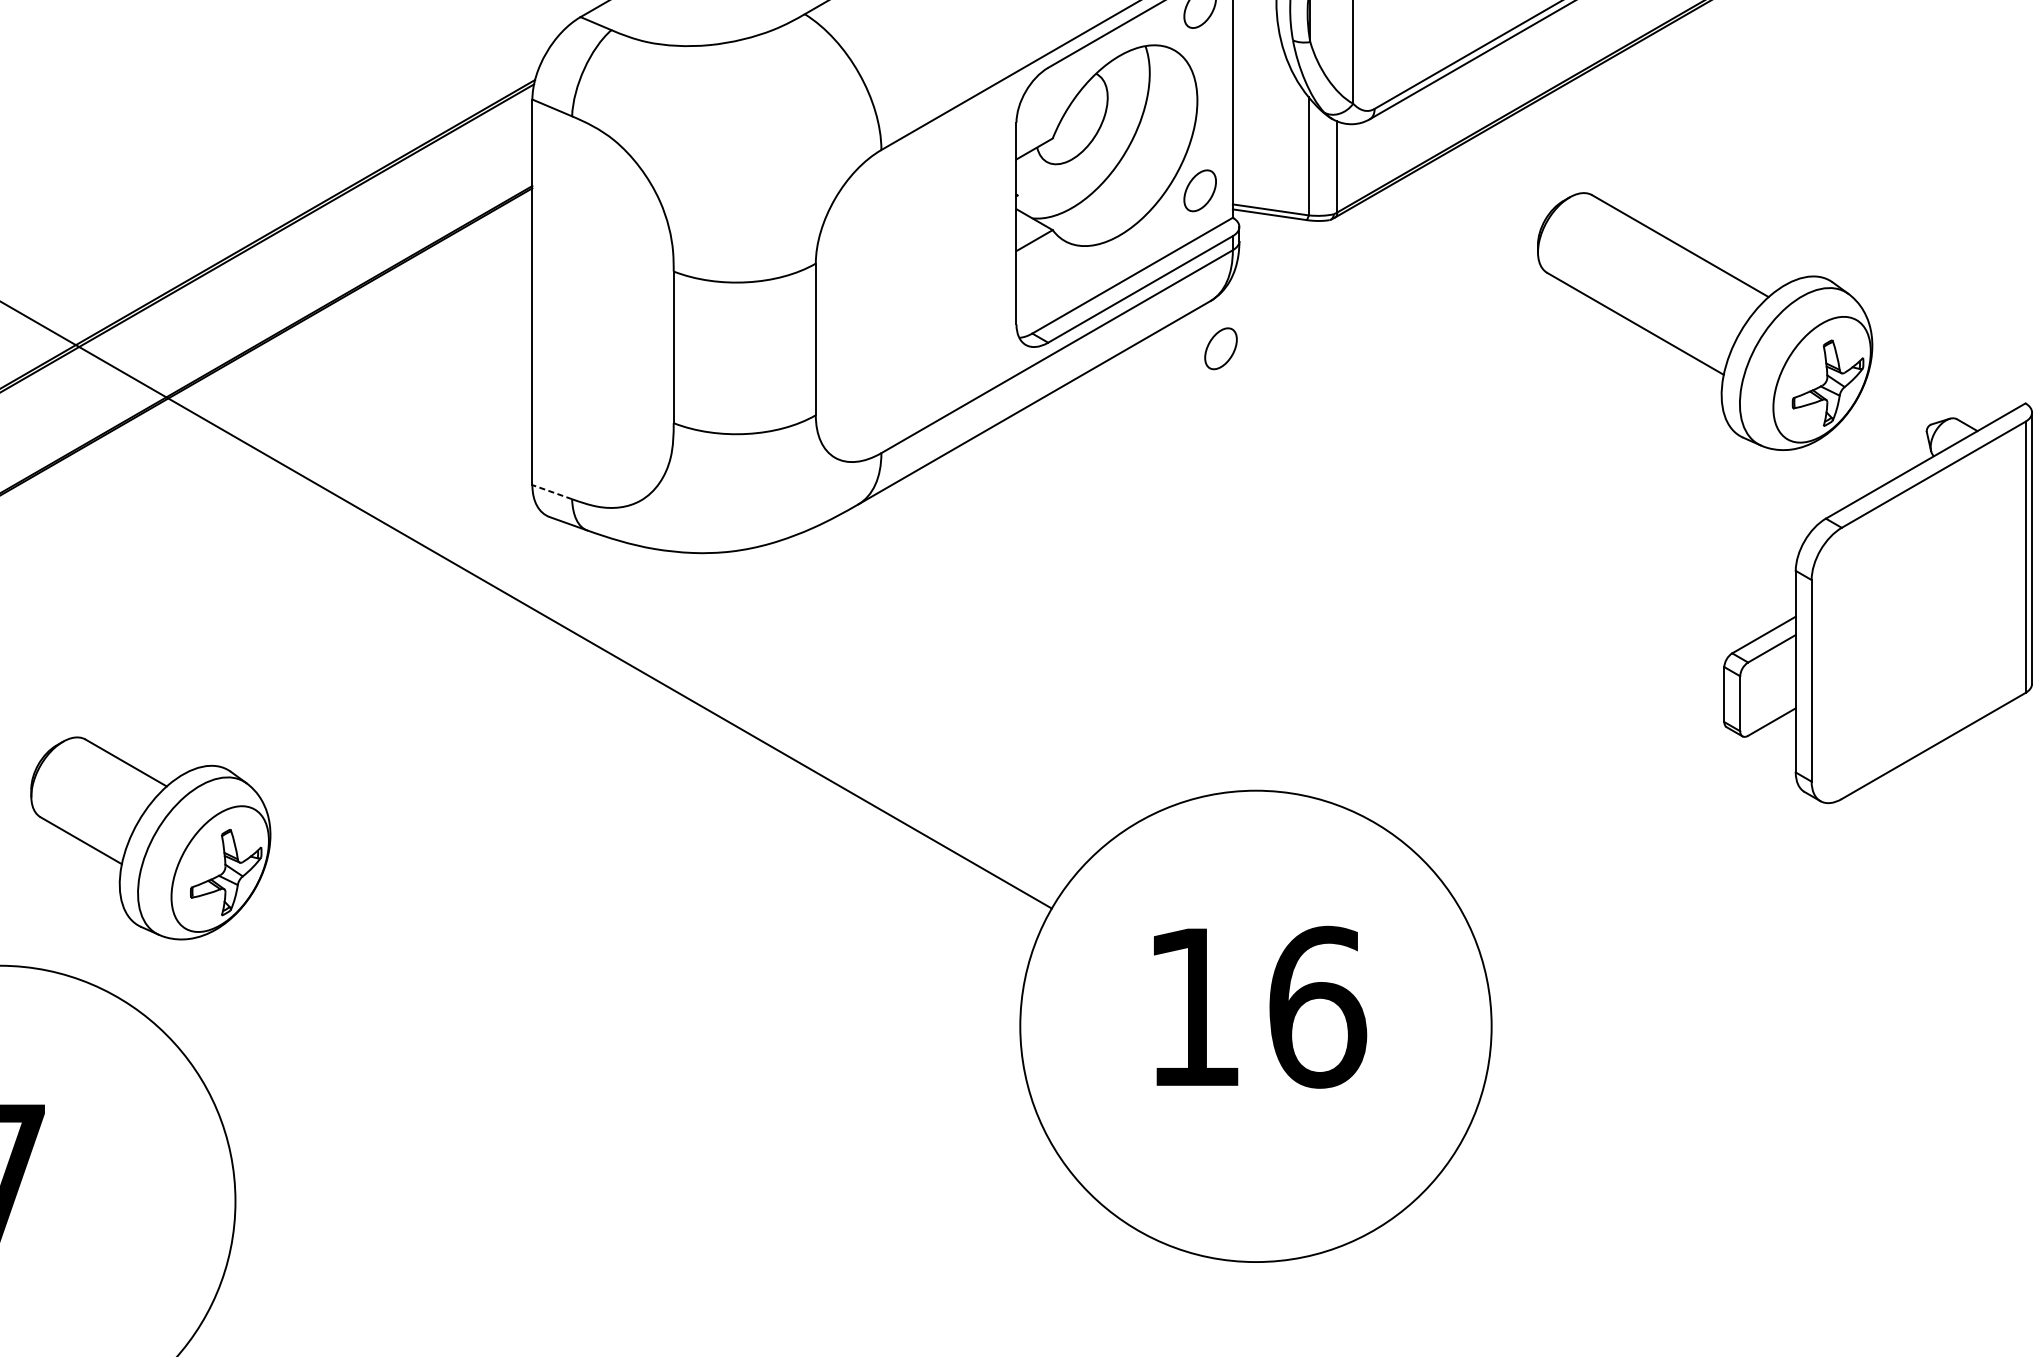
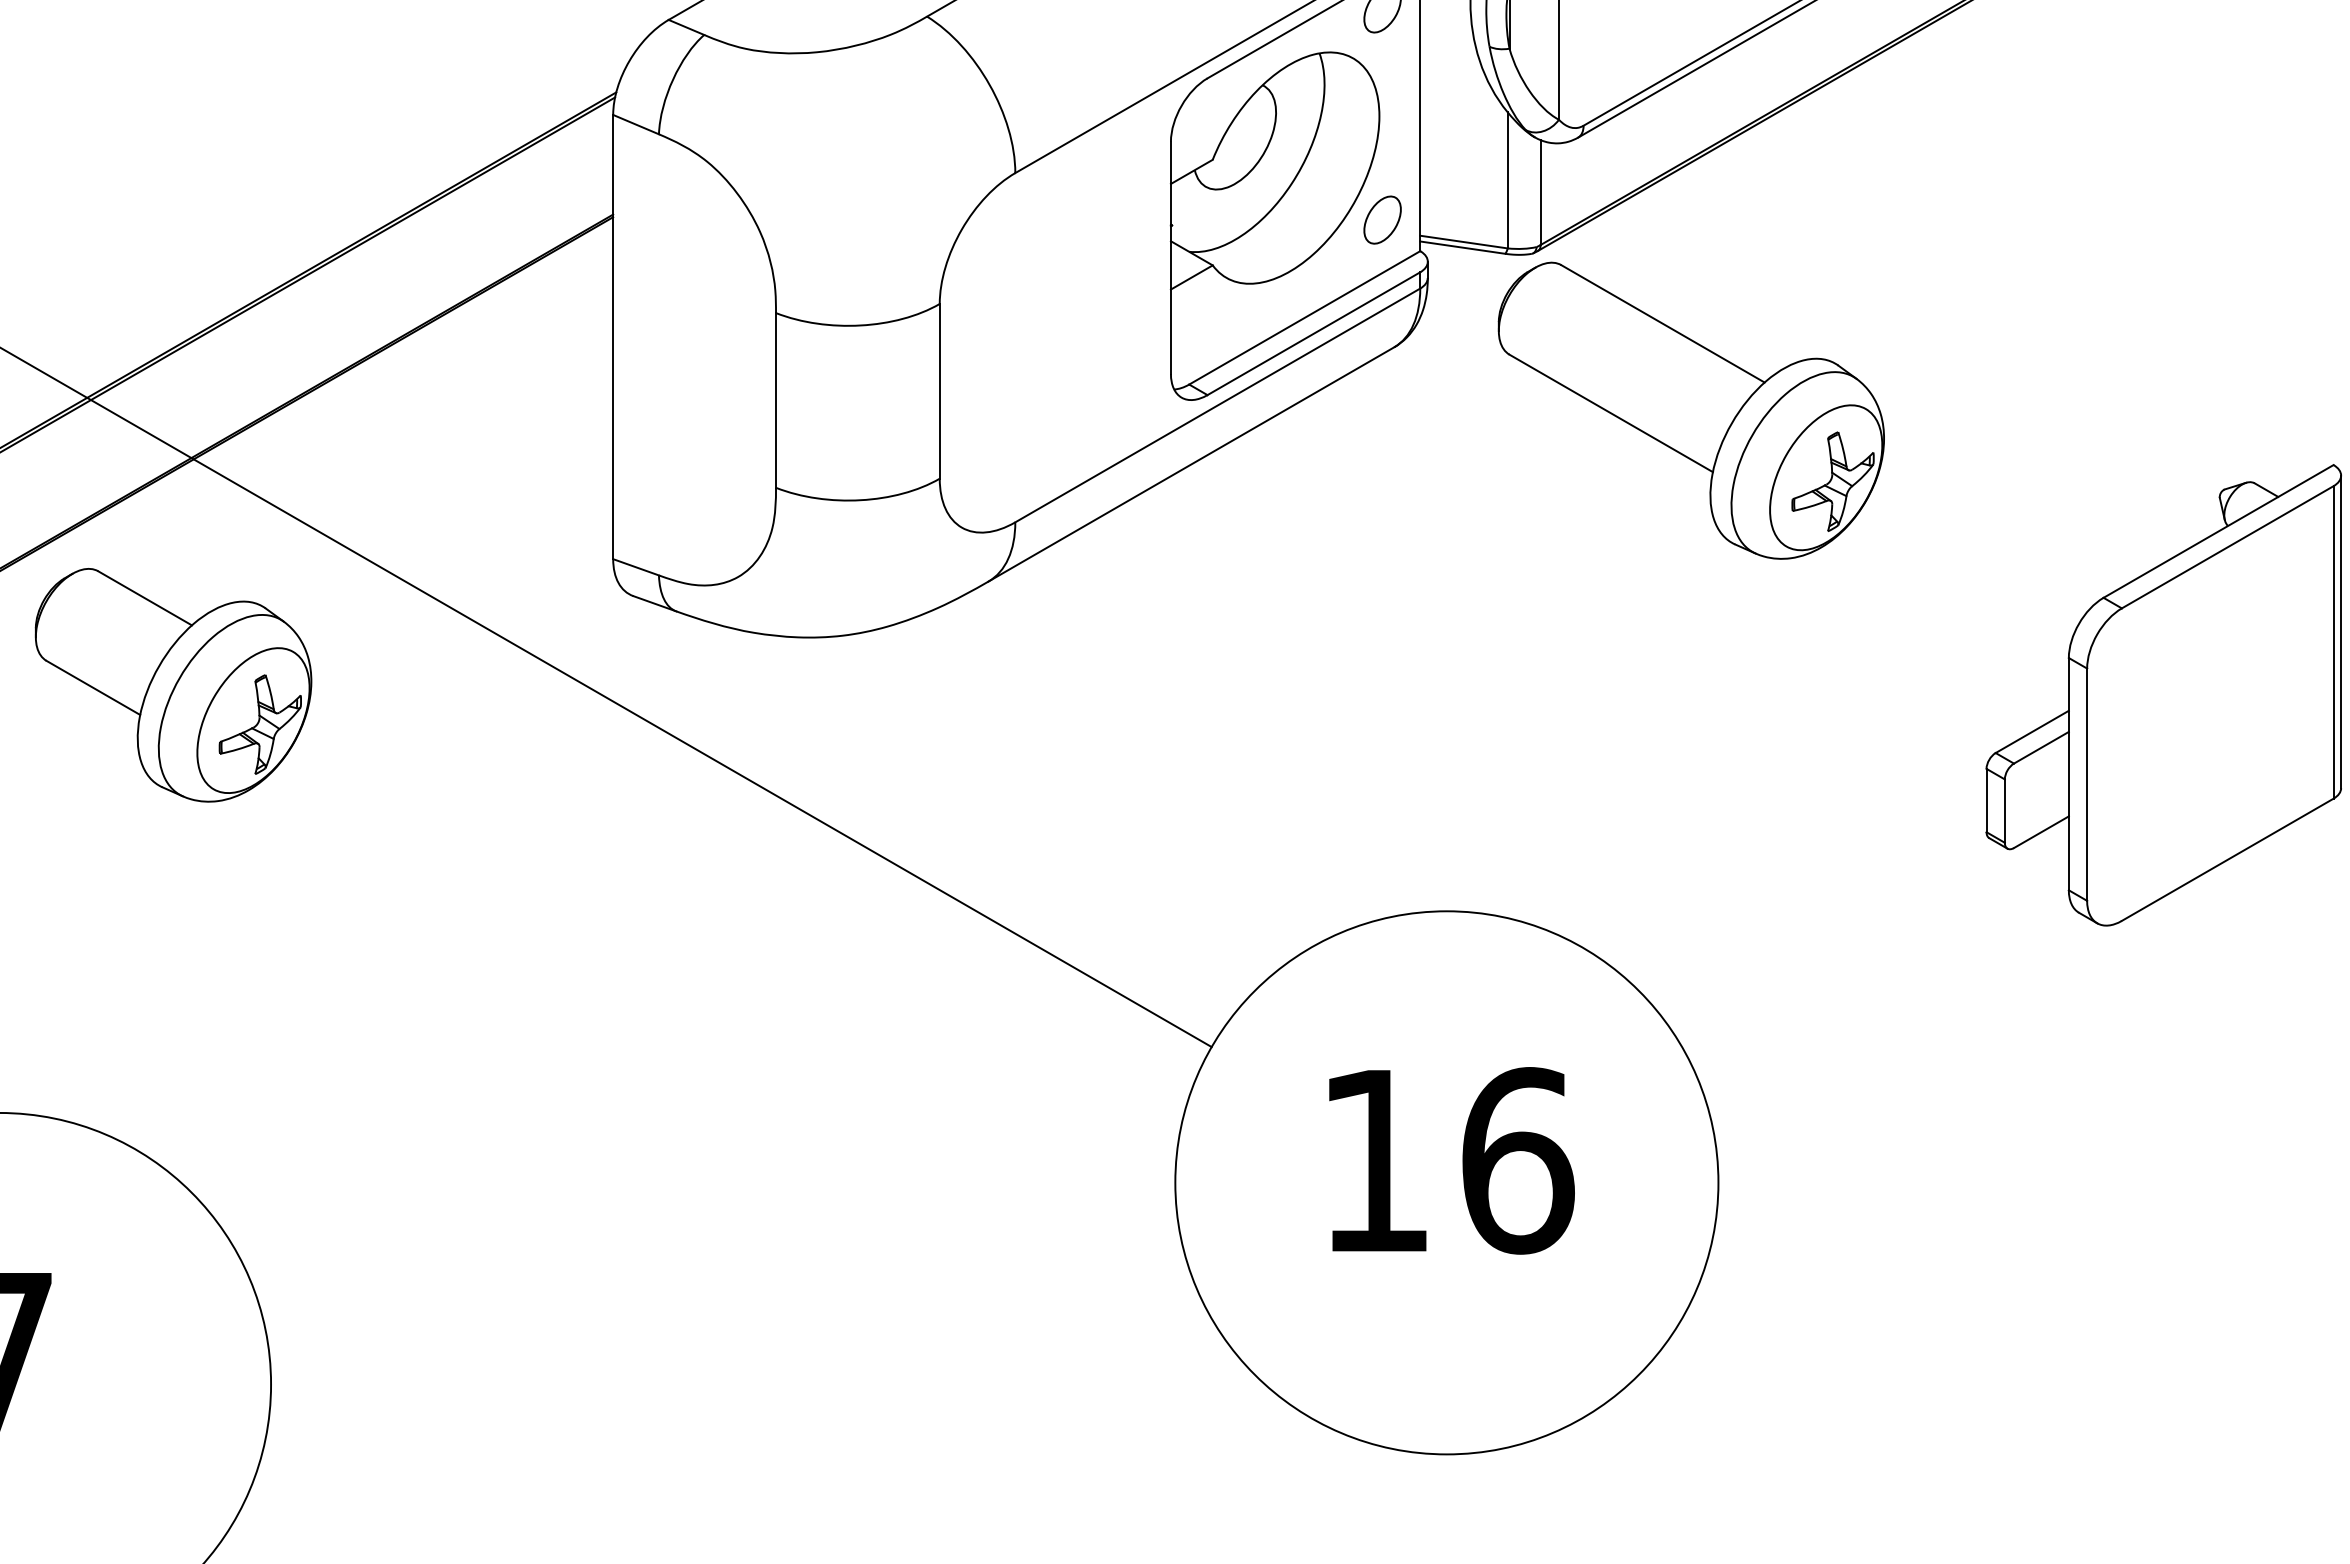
part: (1704, 321) -> (1690, 410), moved
part: (1220, 348) -> (1406, 401), removed
line: (551, 492) -> (635, 567), dashed -> solid
part: (150, 838) -> (173, 685), moved

